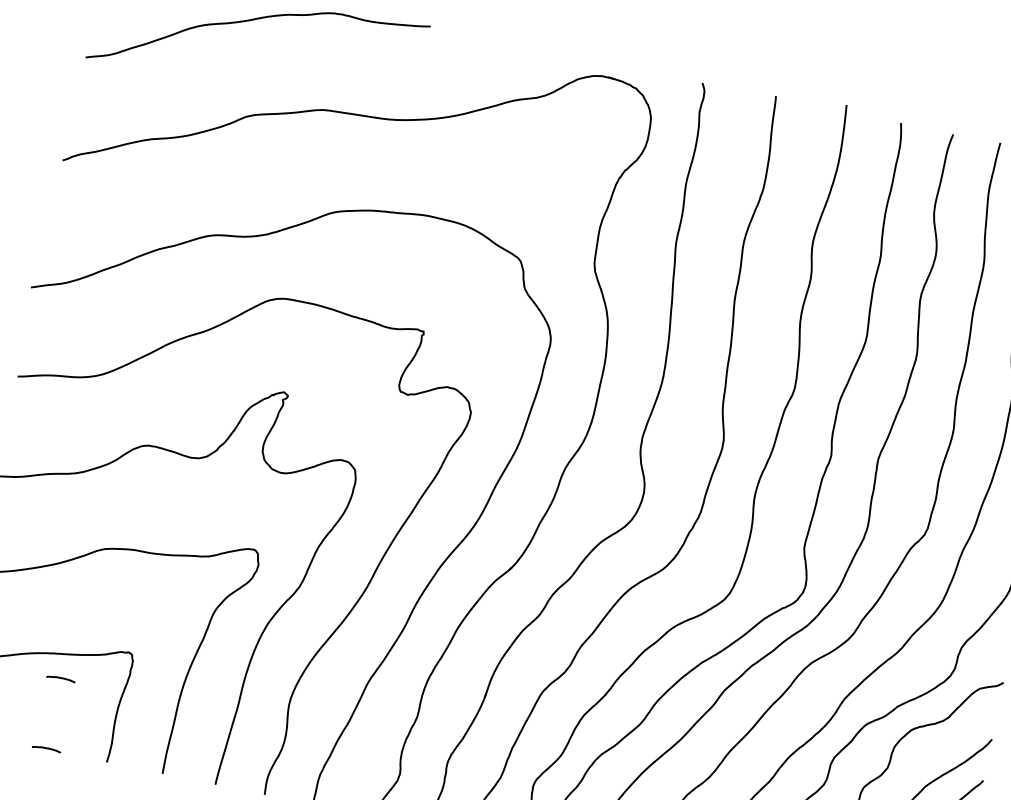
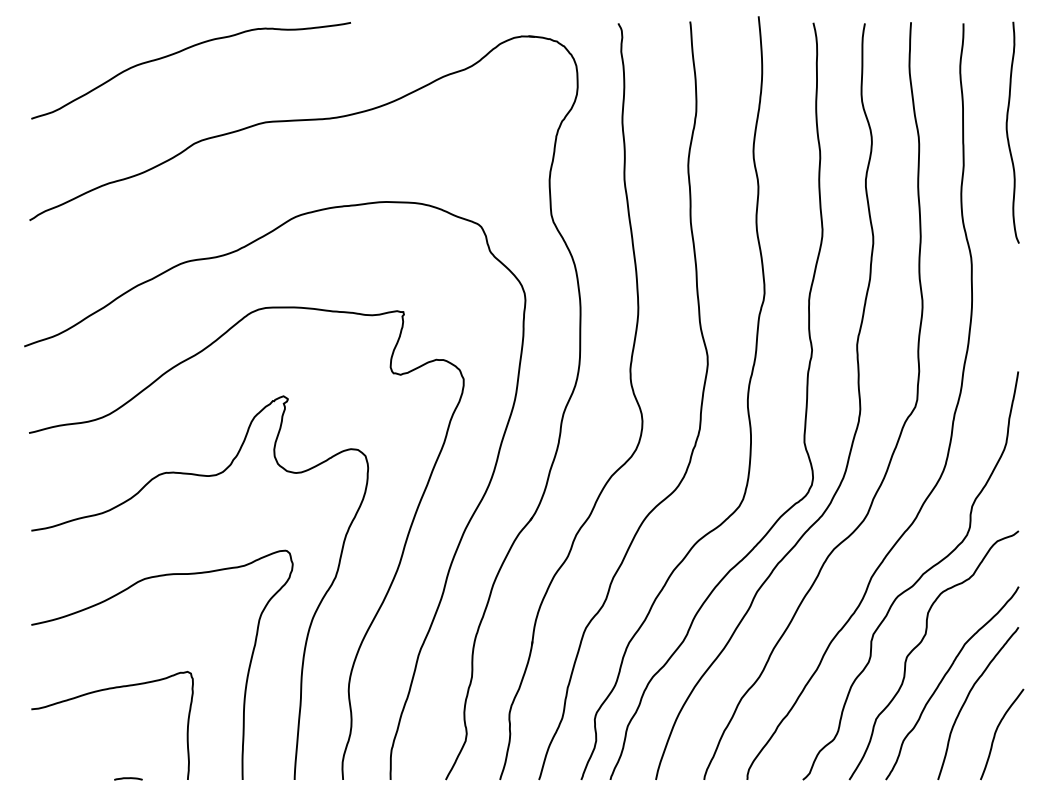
line: (61, 678) -> (128, 709), removed

